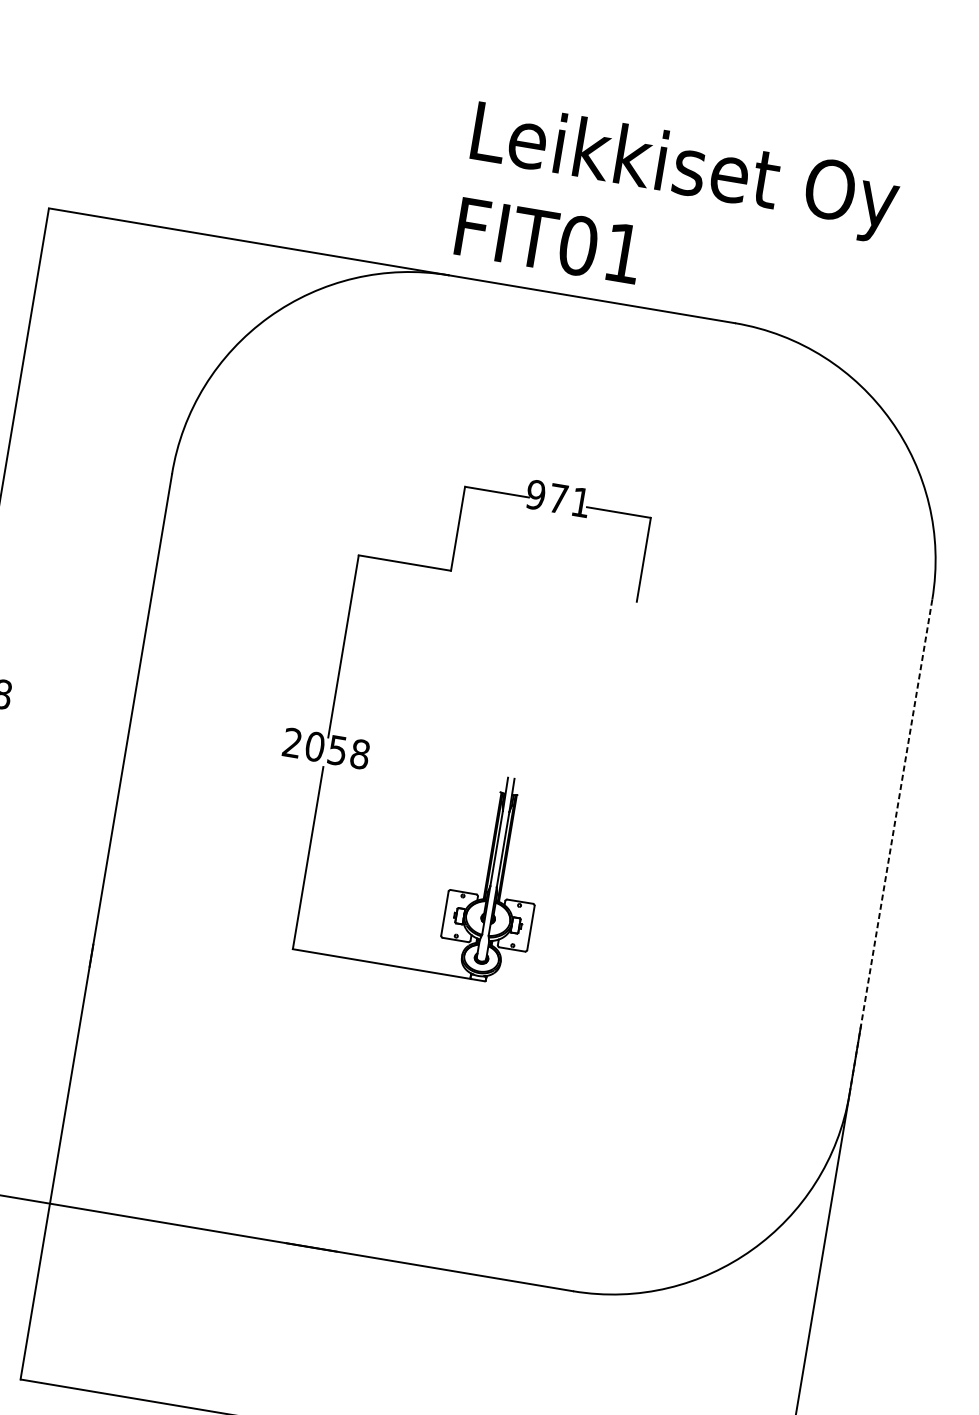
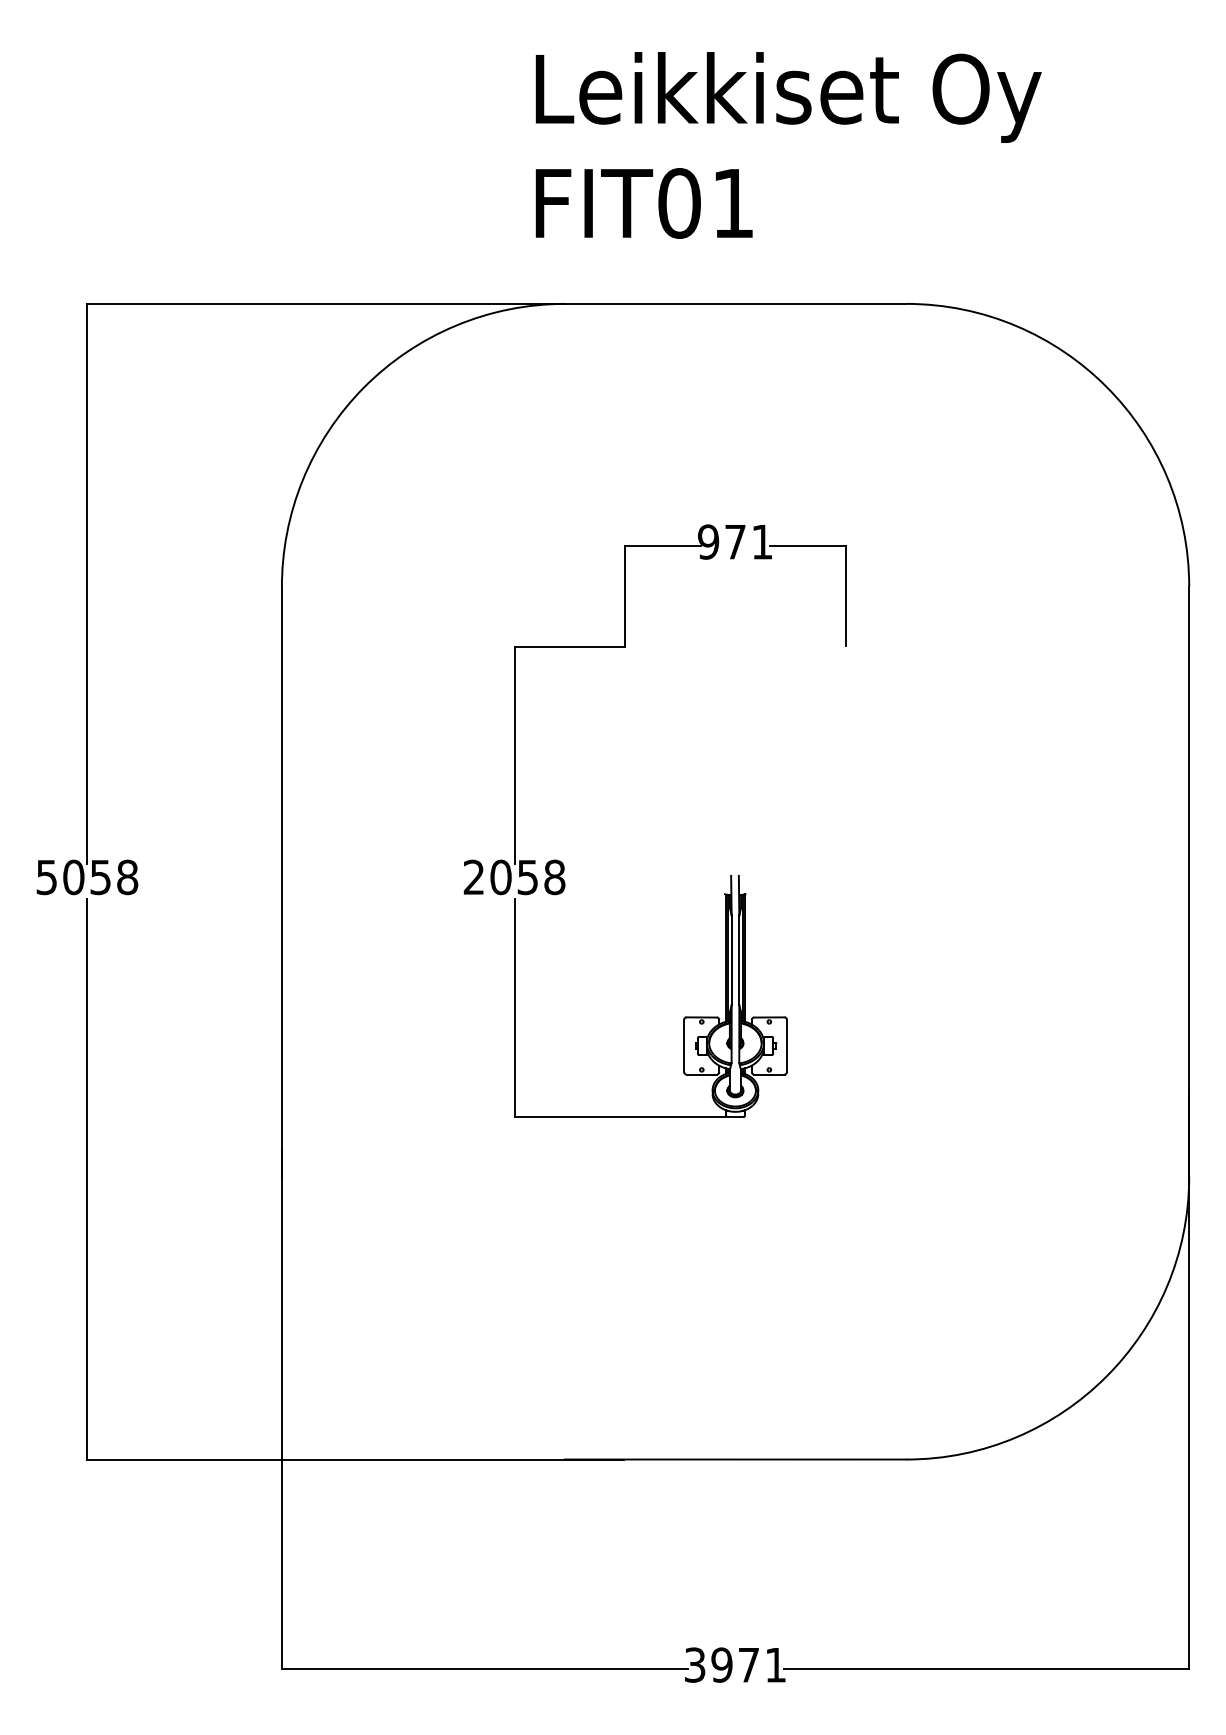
text: (677, 212) -> (788, 145), moved
line: (891, 846) -> (1189, 881), dashed -> solid

